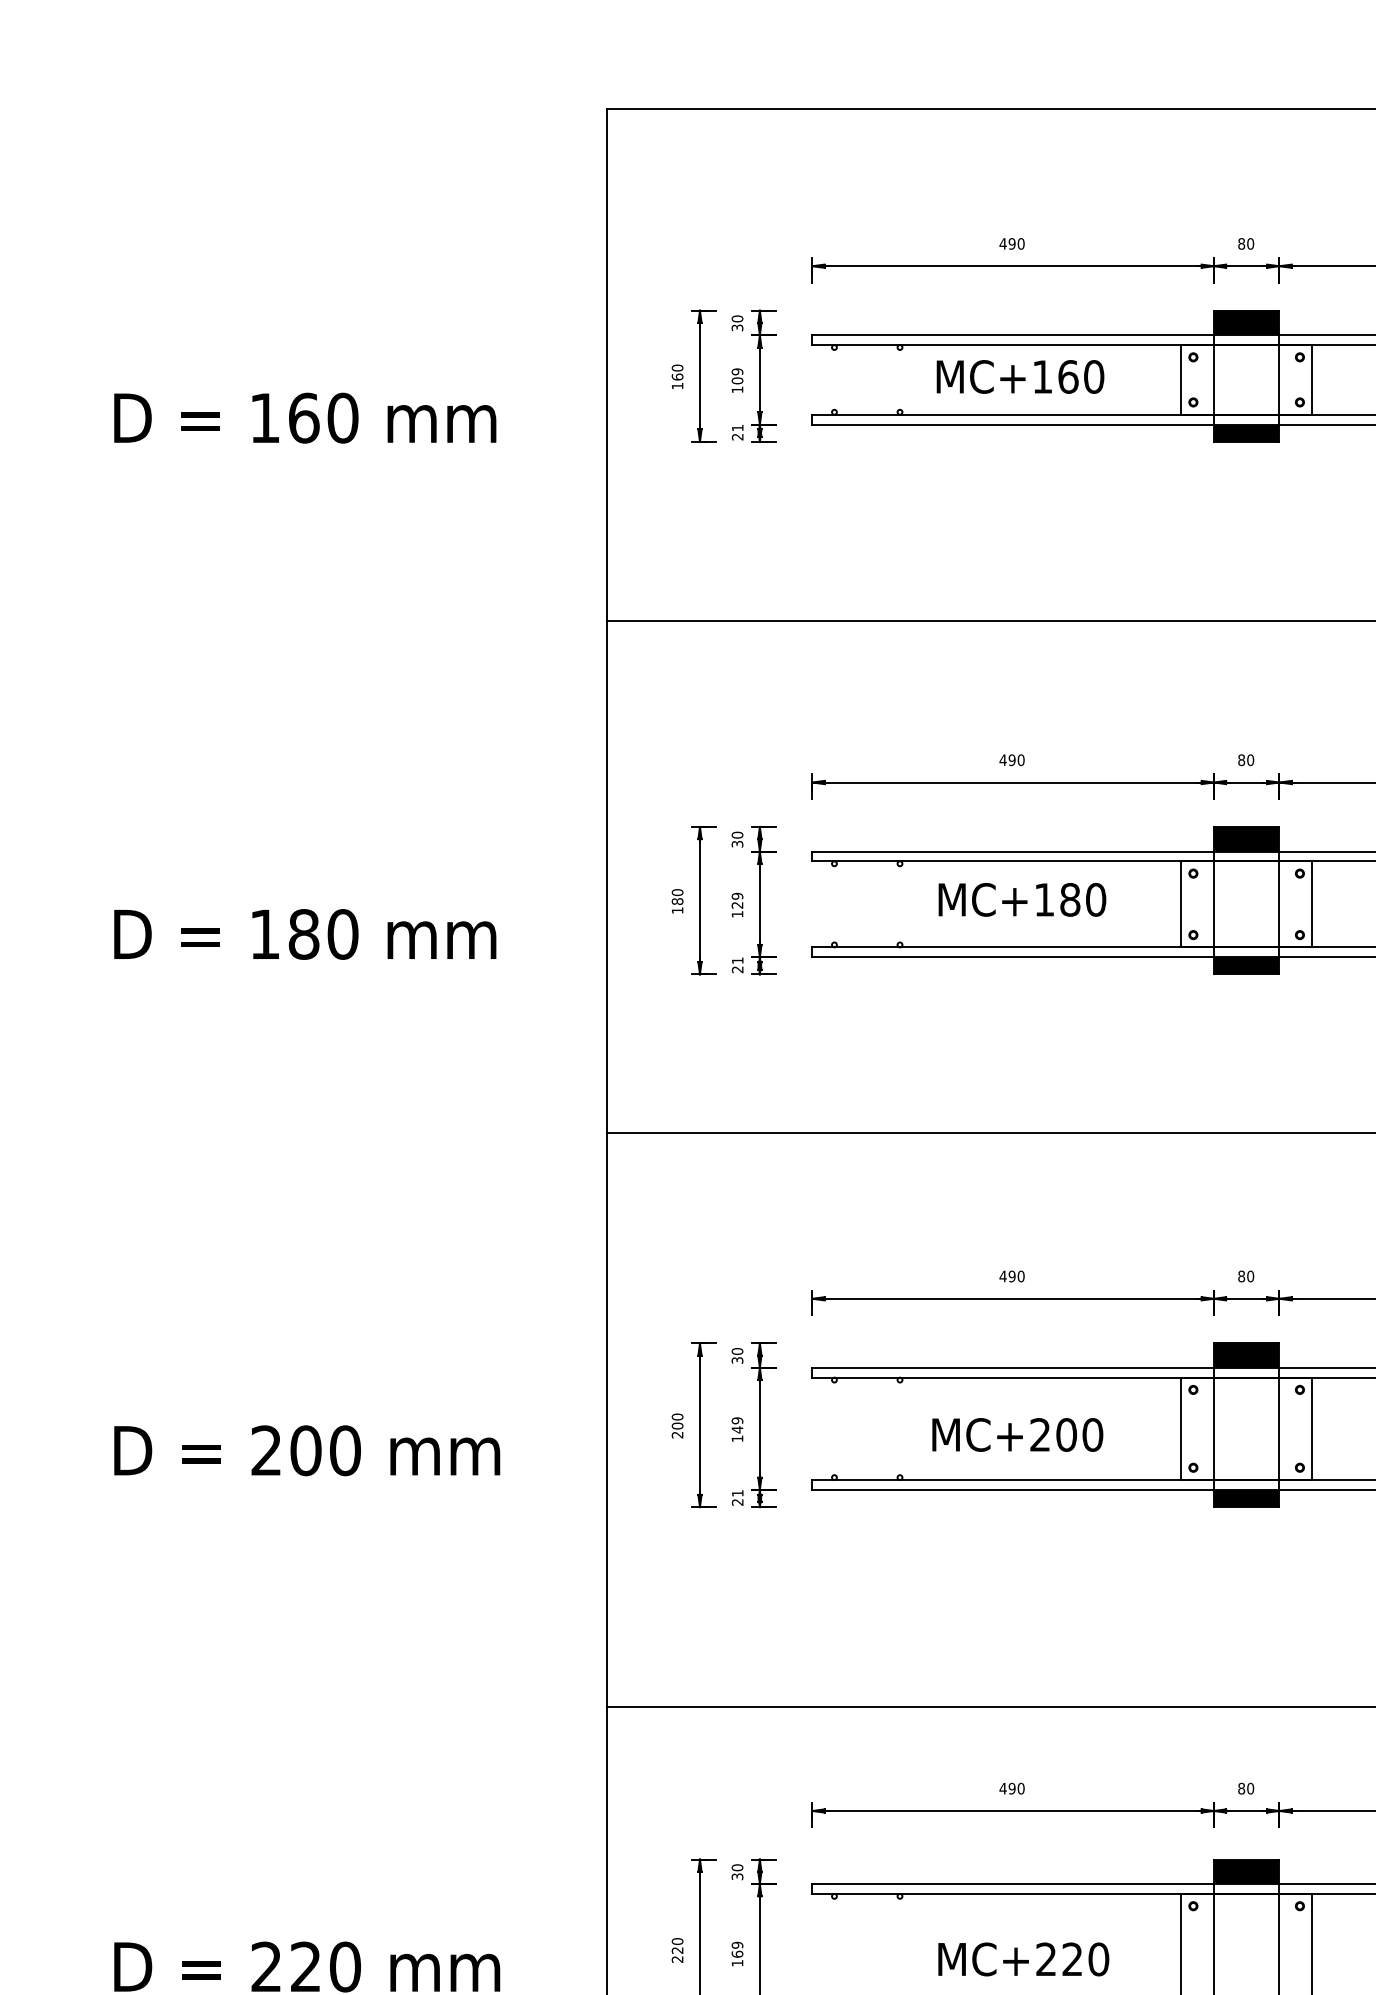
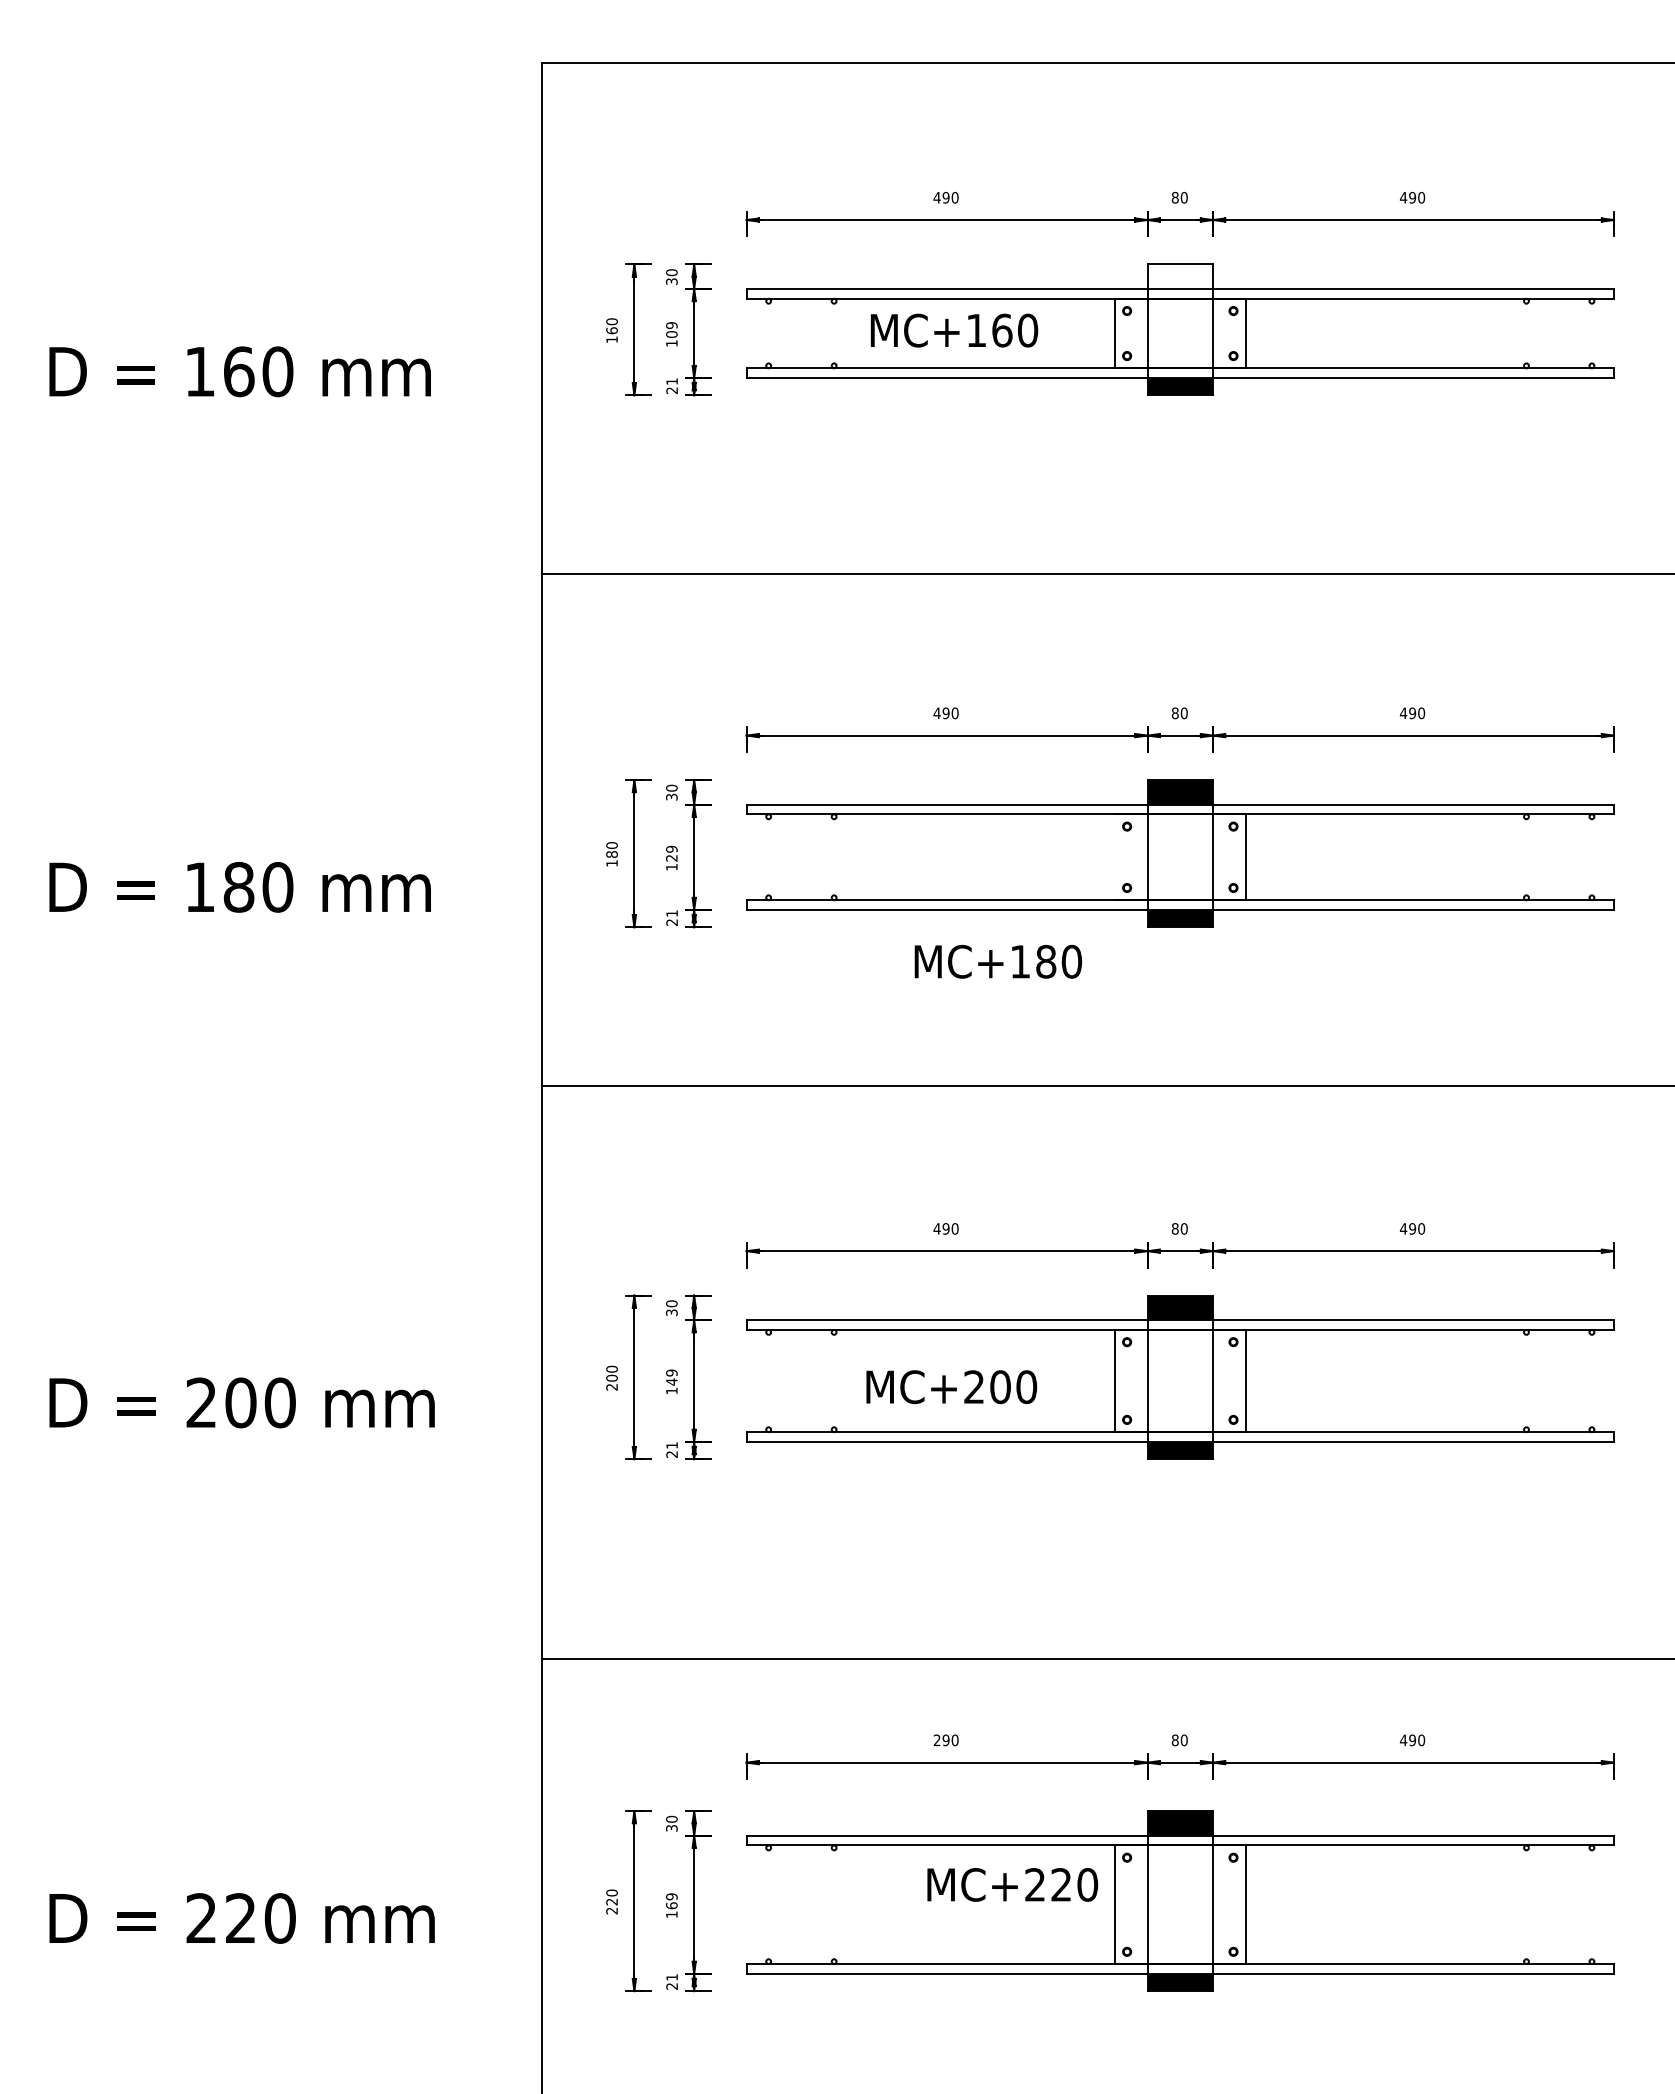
fill: (1246, 322) -> (1180, 276), removed
text: (1022, 899) -> (998, 961), moved
line: (1180, 904) -> (1114, 857), removed
text: (1002, 1788) -> (936, 1740), 490 -> 290
text: (1023, 1959) -> (1012, 1884), moved

